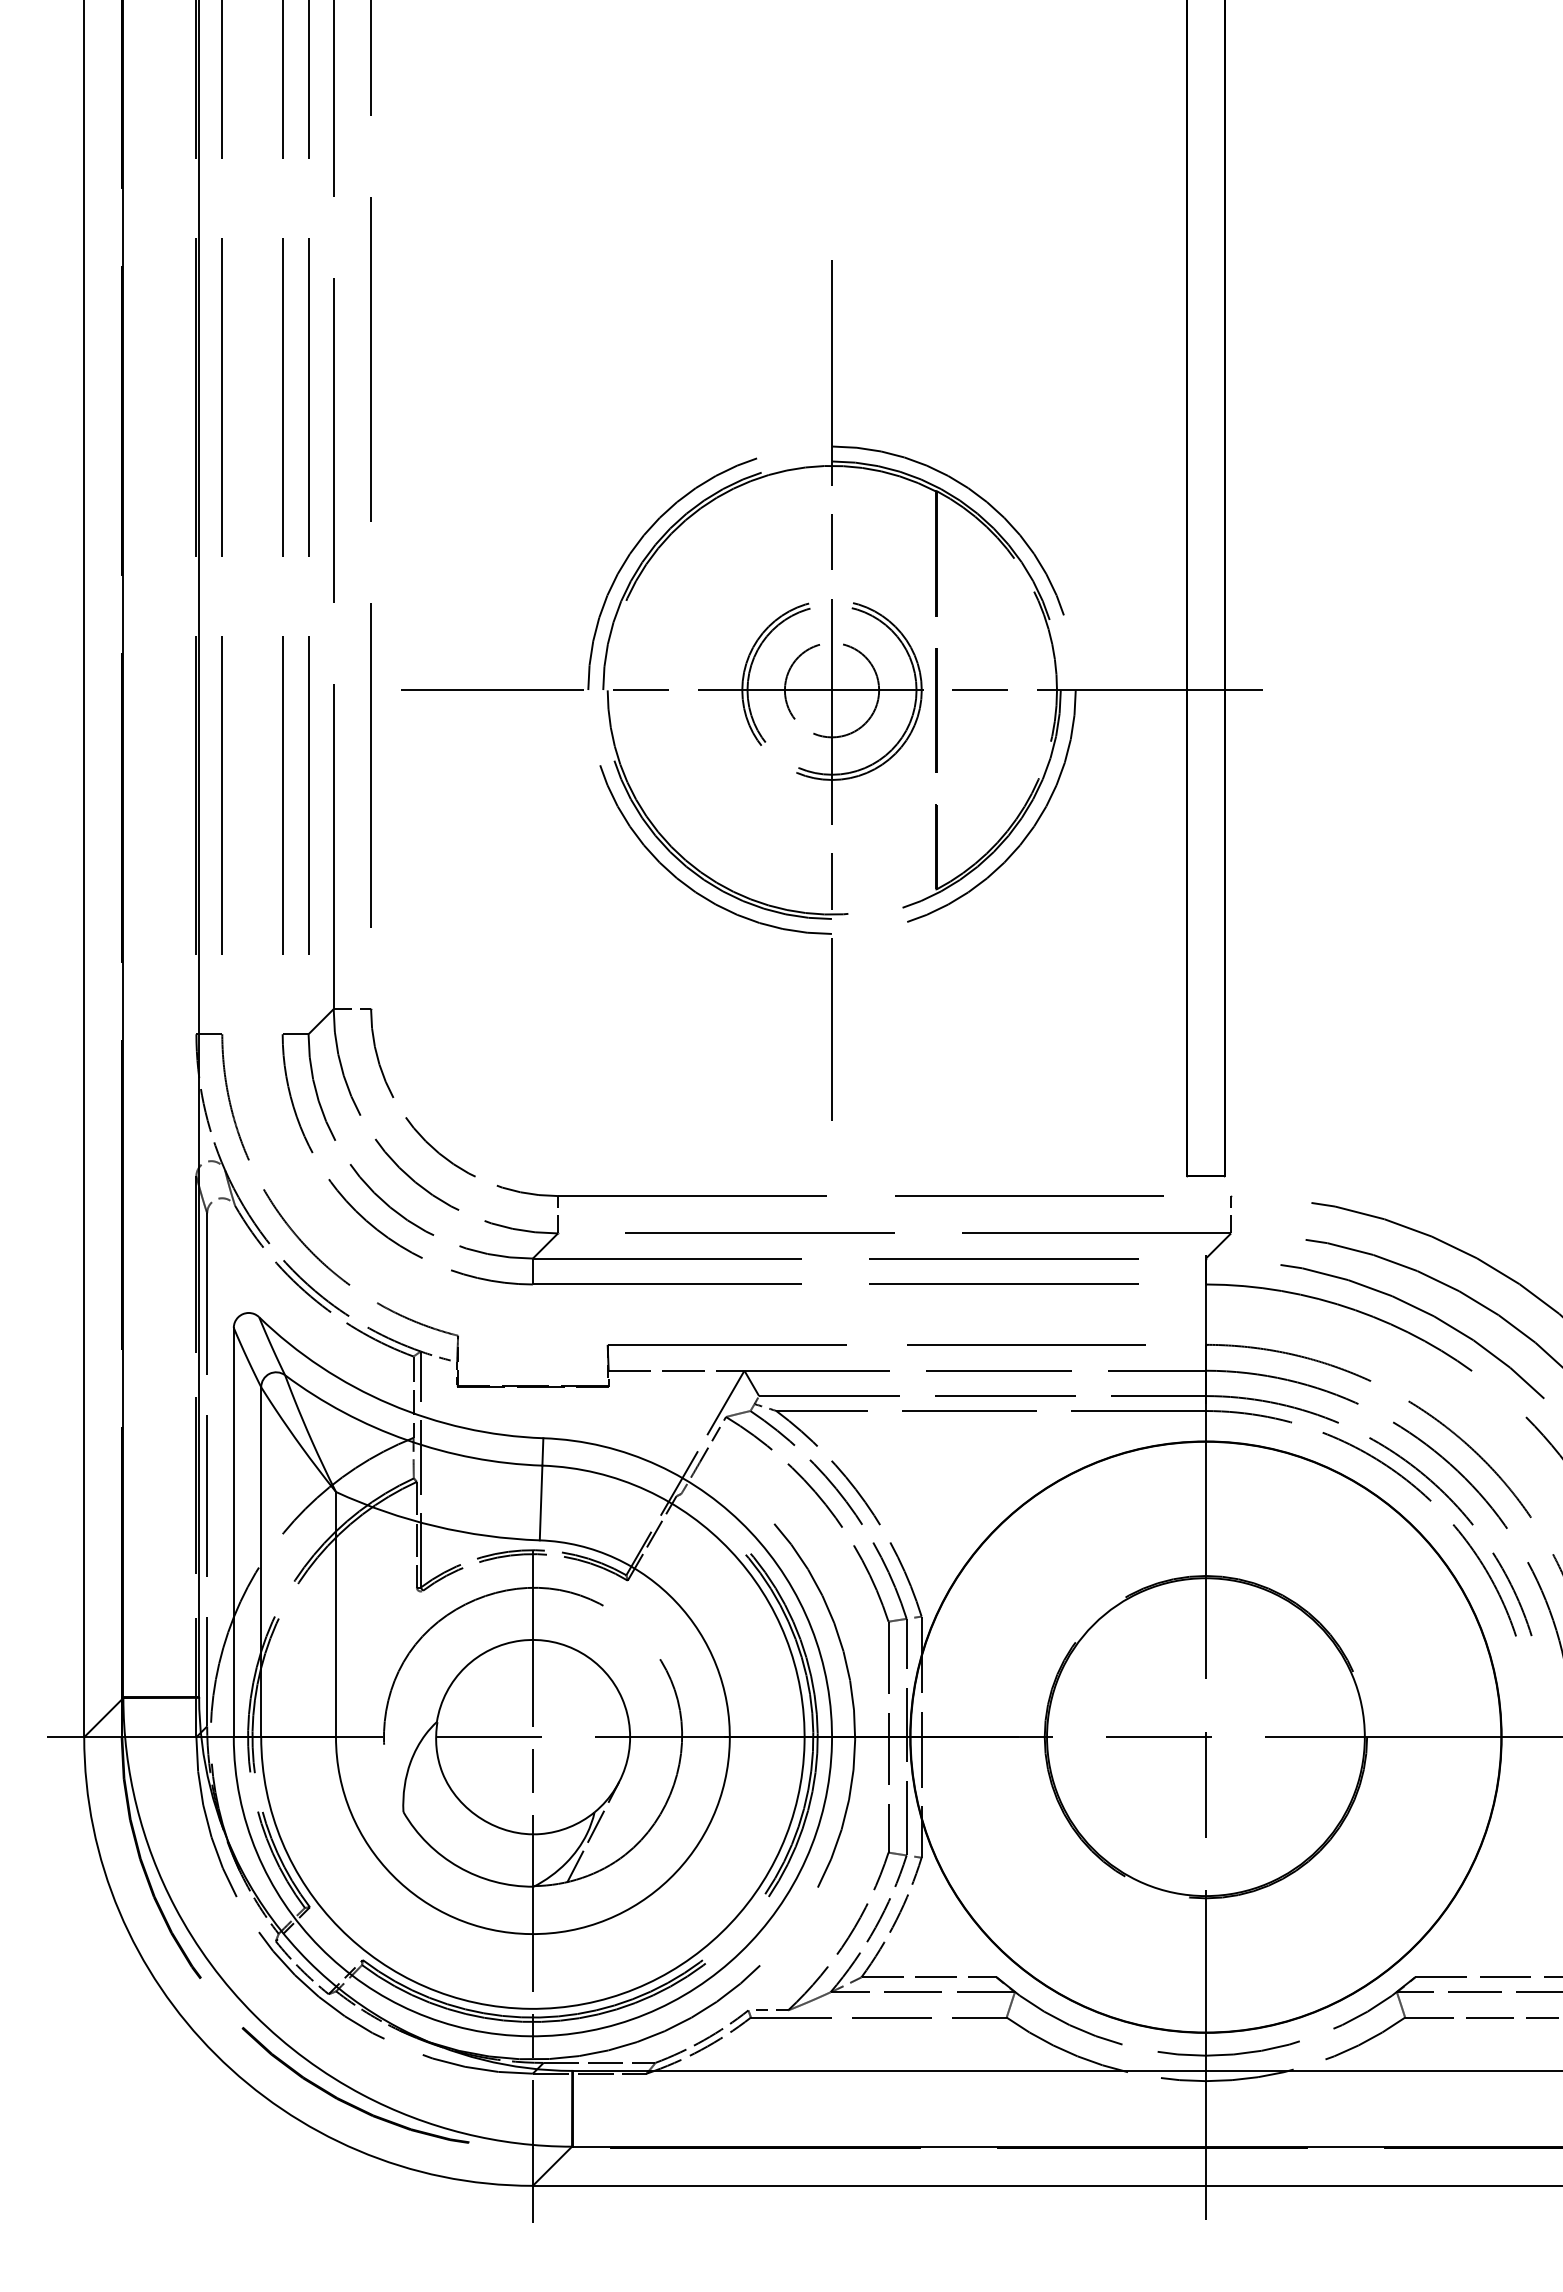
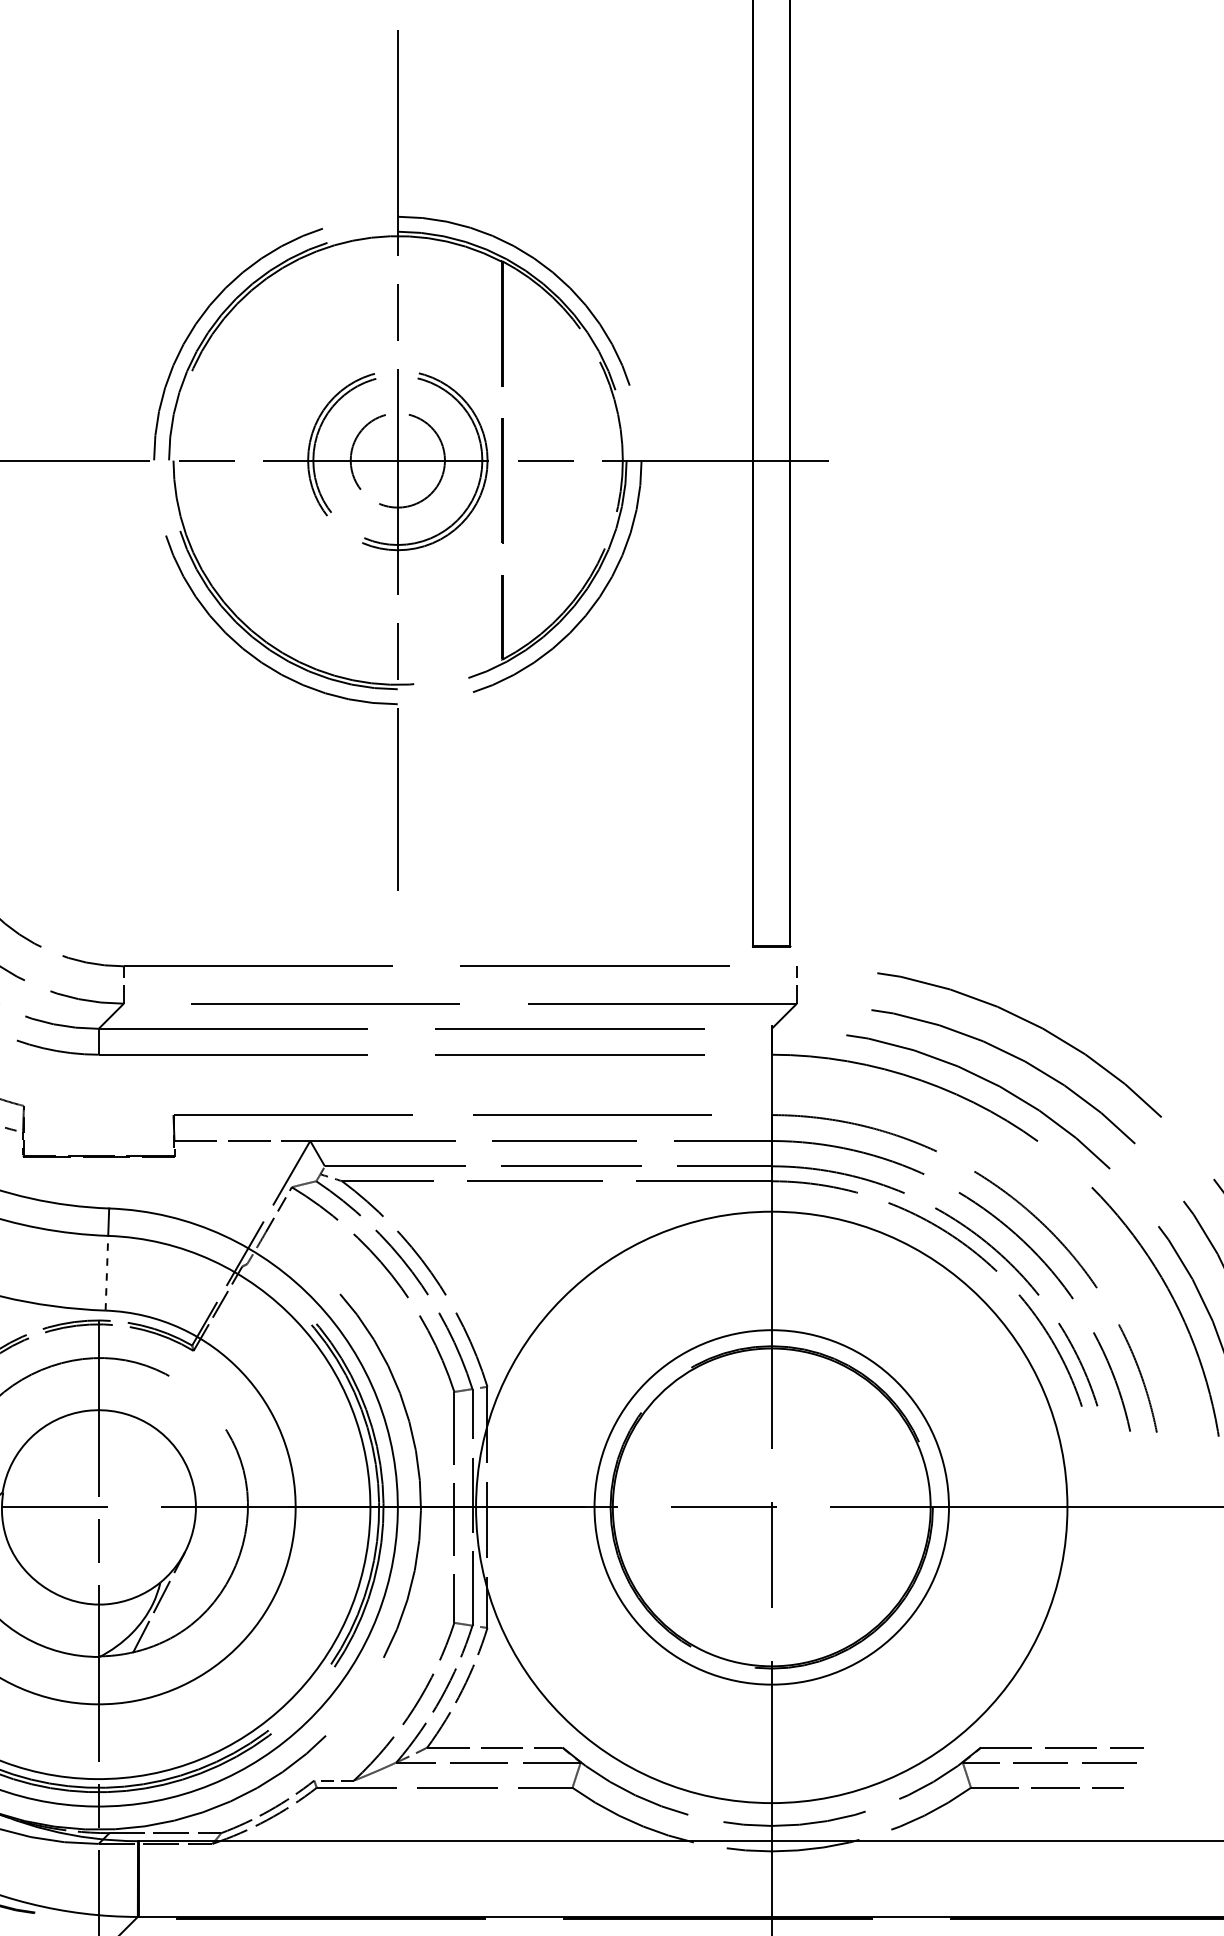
line: (541, 1502) -> (107, 1272), solid -> dashed
circle: (1205, 1736) -> (771, 1506), size x0.6

